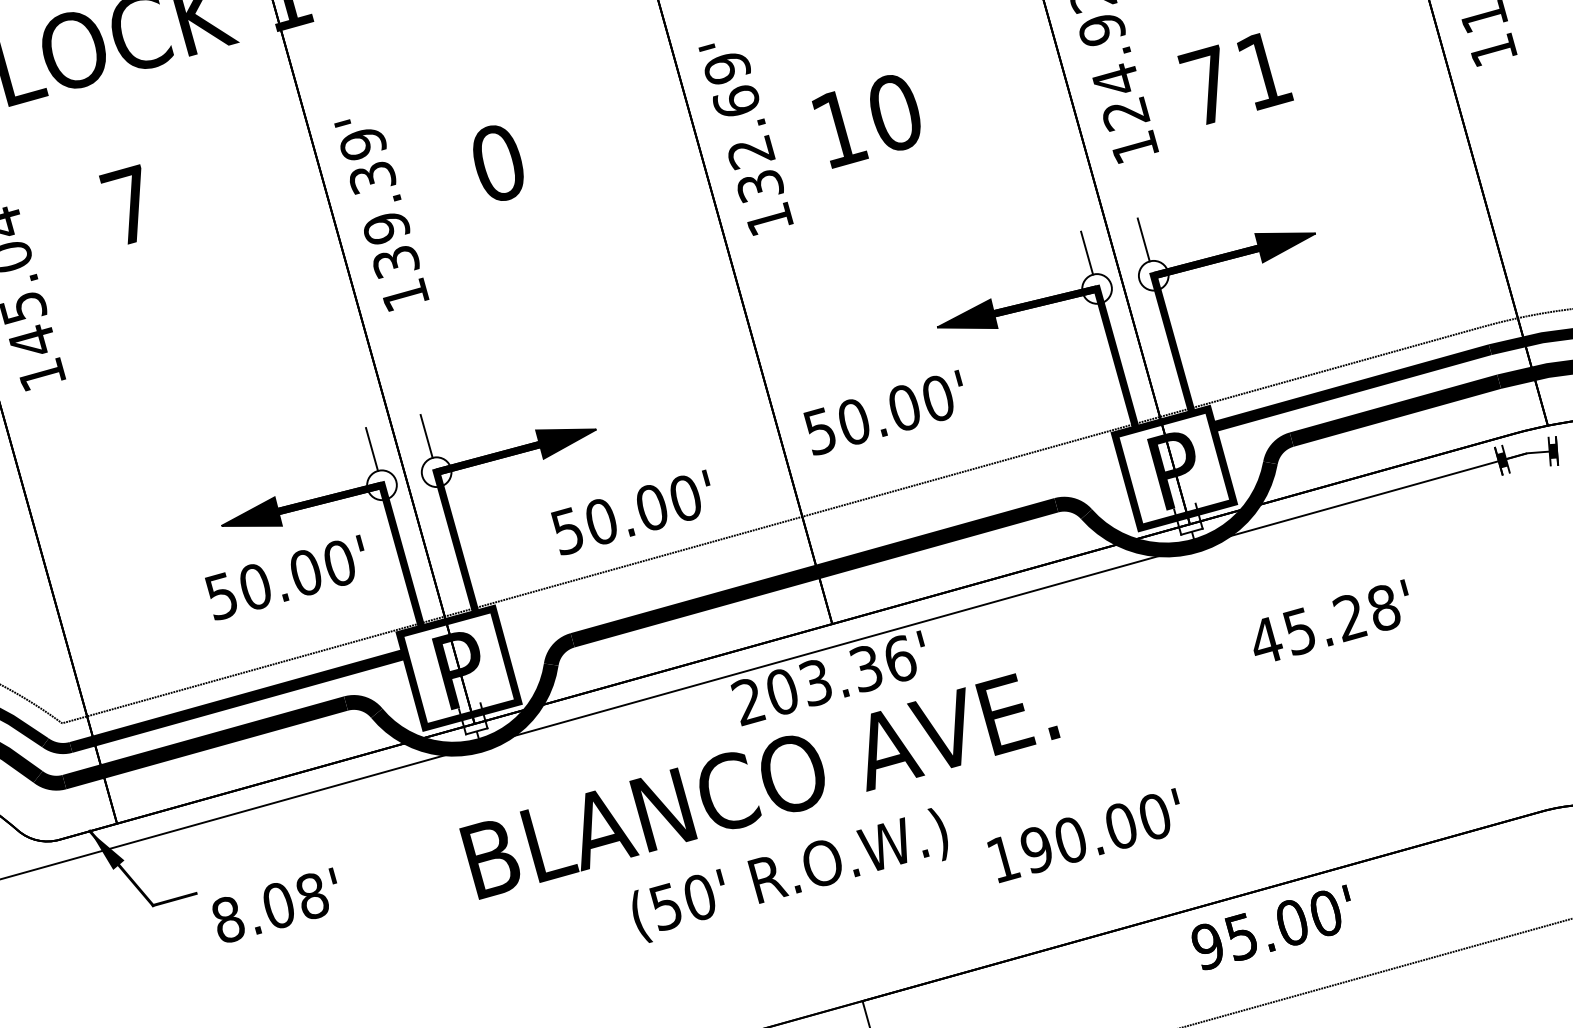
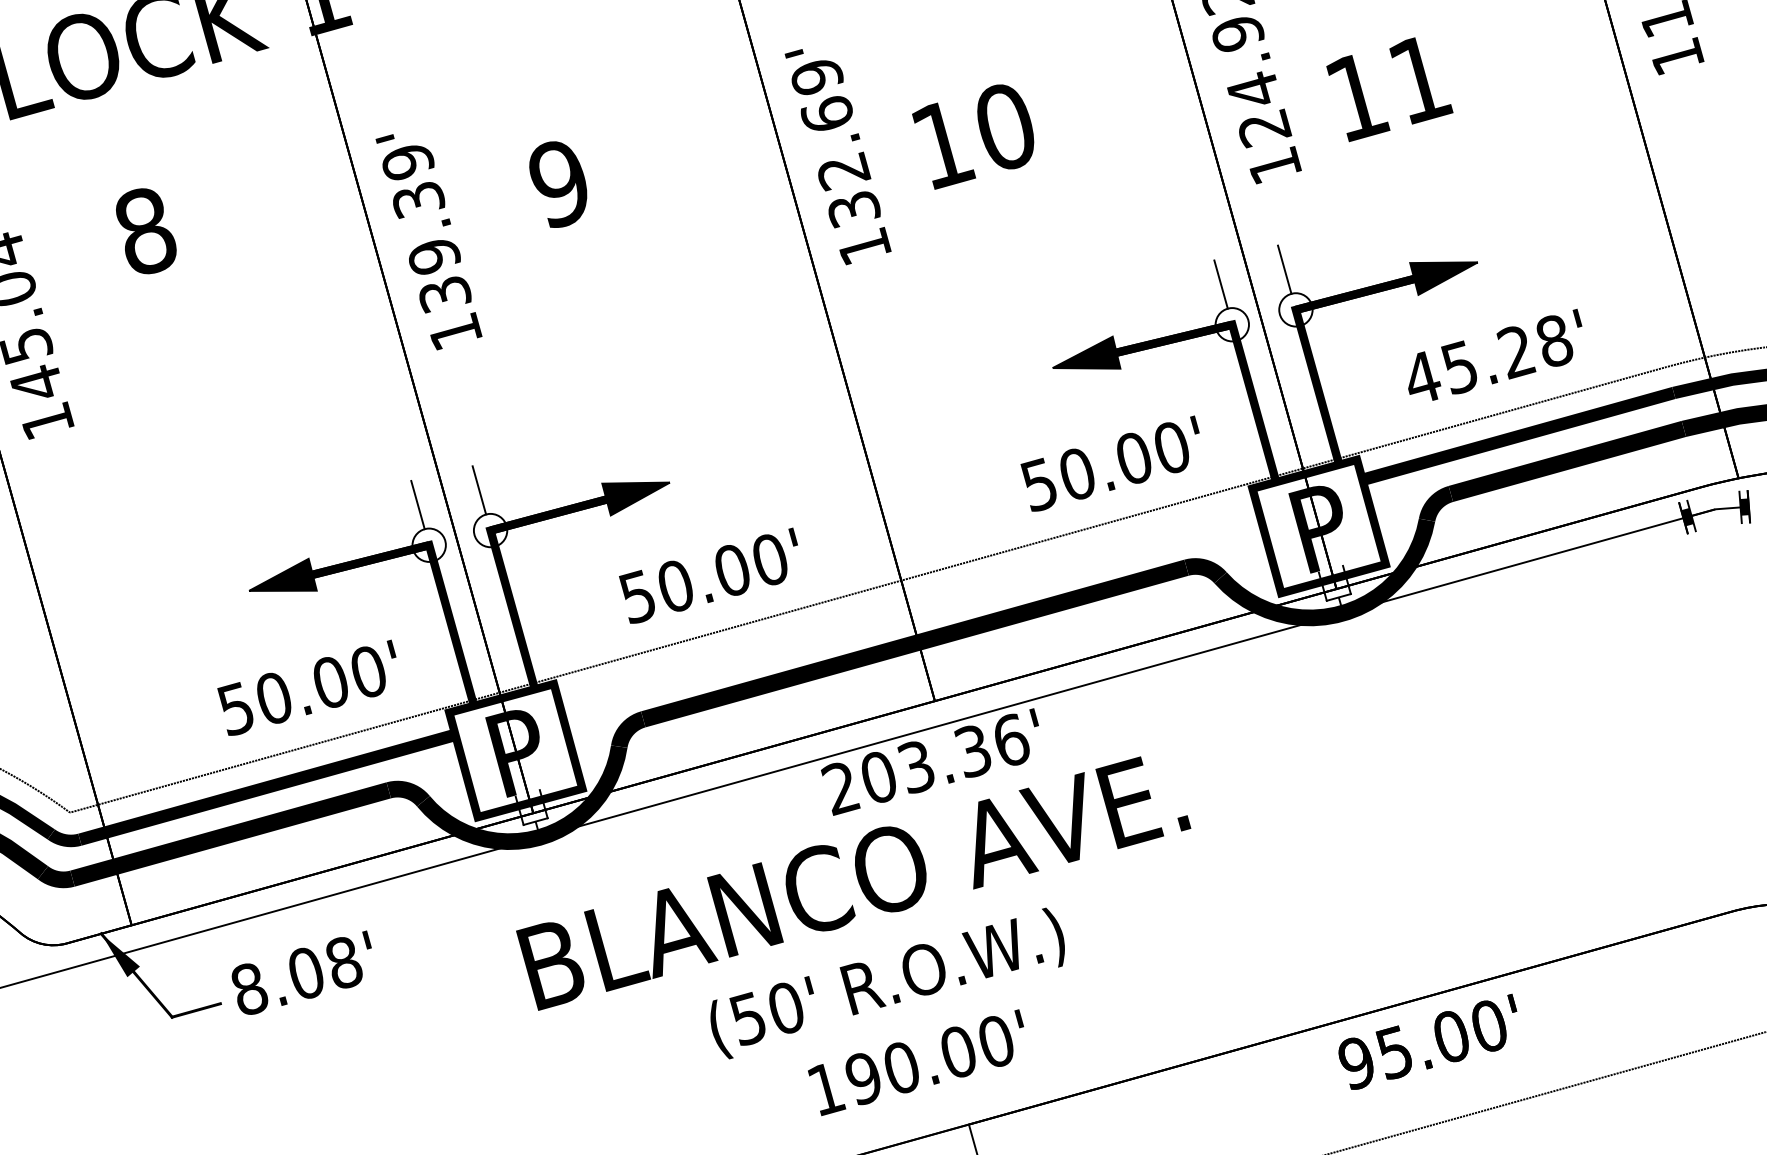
text: (1207, 85) -> (1356, 96), 71 -> 11
text: (497, 164) -> (558, 184), 0 -> 9
text: (127, 204) -> (143, 229), 7 -> 8
text: (882, 412) -> (1109, 463), moved
text: (284, 577) -> (306, 687), moved
text: (1331, 619) -> (1495, 354), moved
text: (1083, 835) -> (915, 1062), moved
text: (274, 904) -> (301, 972), moved

